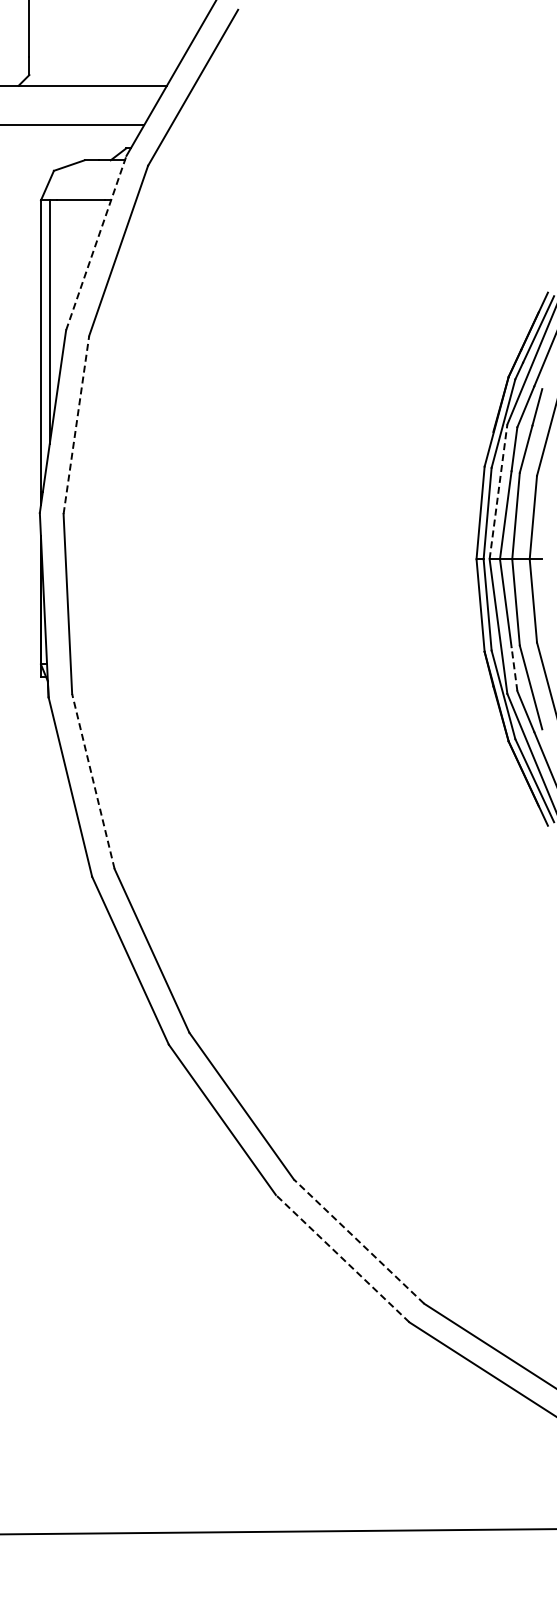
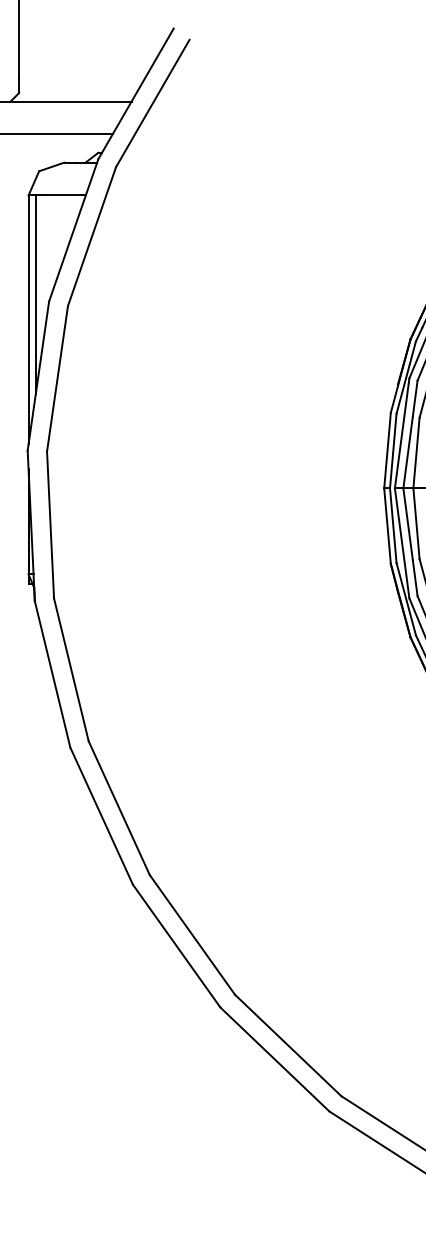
line: (96, 242) -> (73, 229), dashed -> solid
line: (76, 424) -> (57, 378), dashed -> solid
line: (498, 491) -> (402, 433), dashed -> solid
line: (514, 668) -> (415, 577), dashed -> solid
line: (93, 781) -> (71, 669), dashed -> solid
line: (358, 1241) -> (287, 1045), dashed -> solid
line: (342, 1258) -> (274, 1059), dashed -> solid

